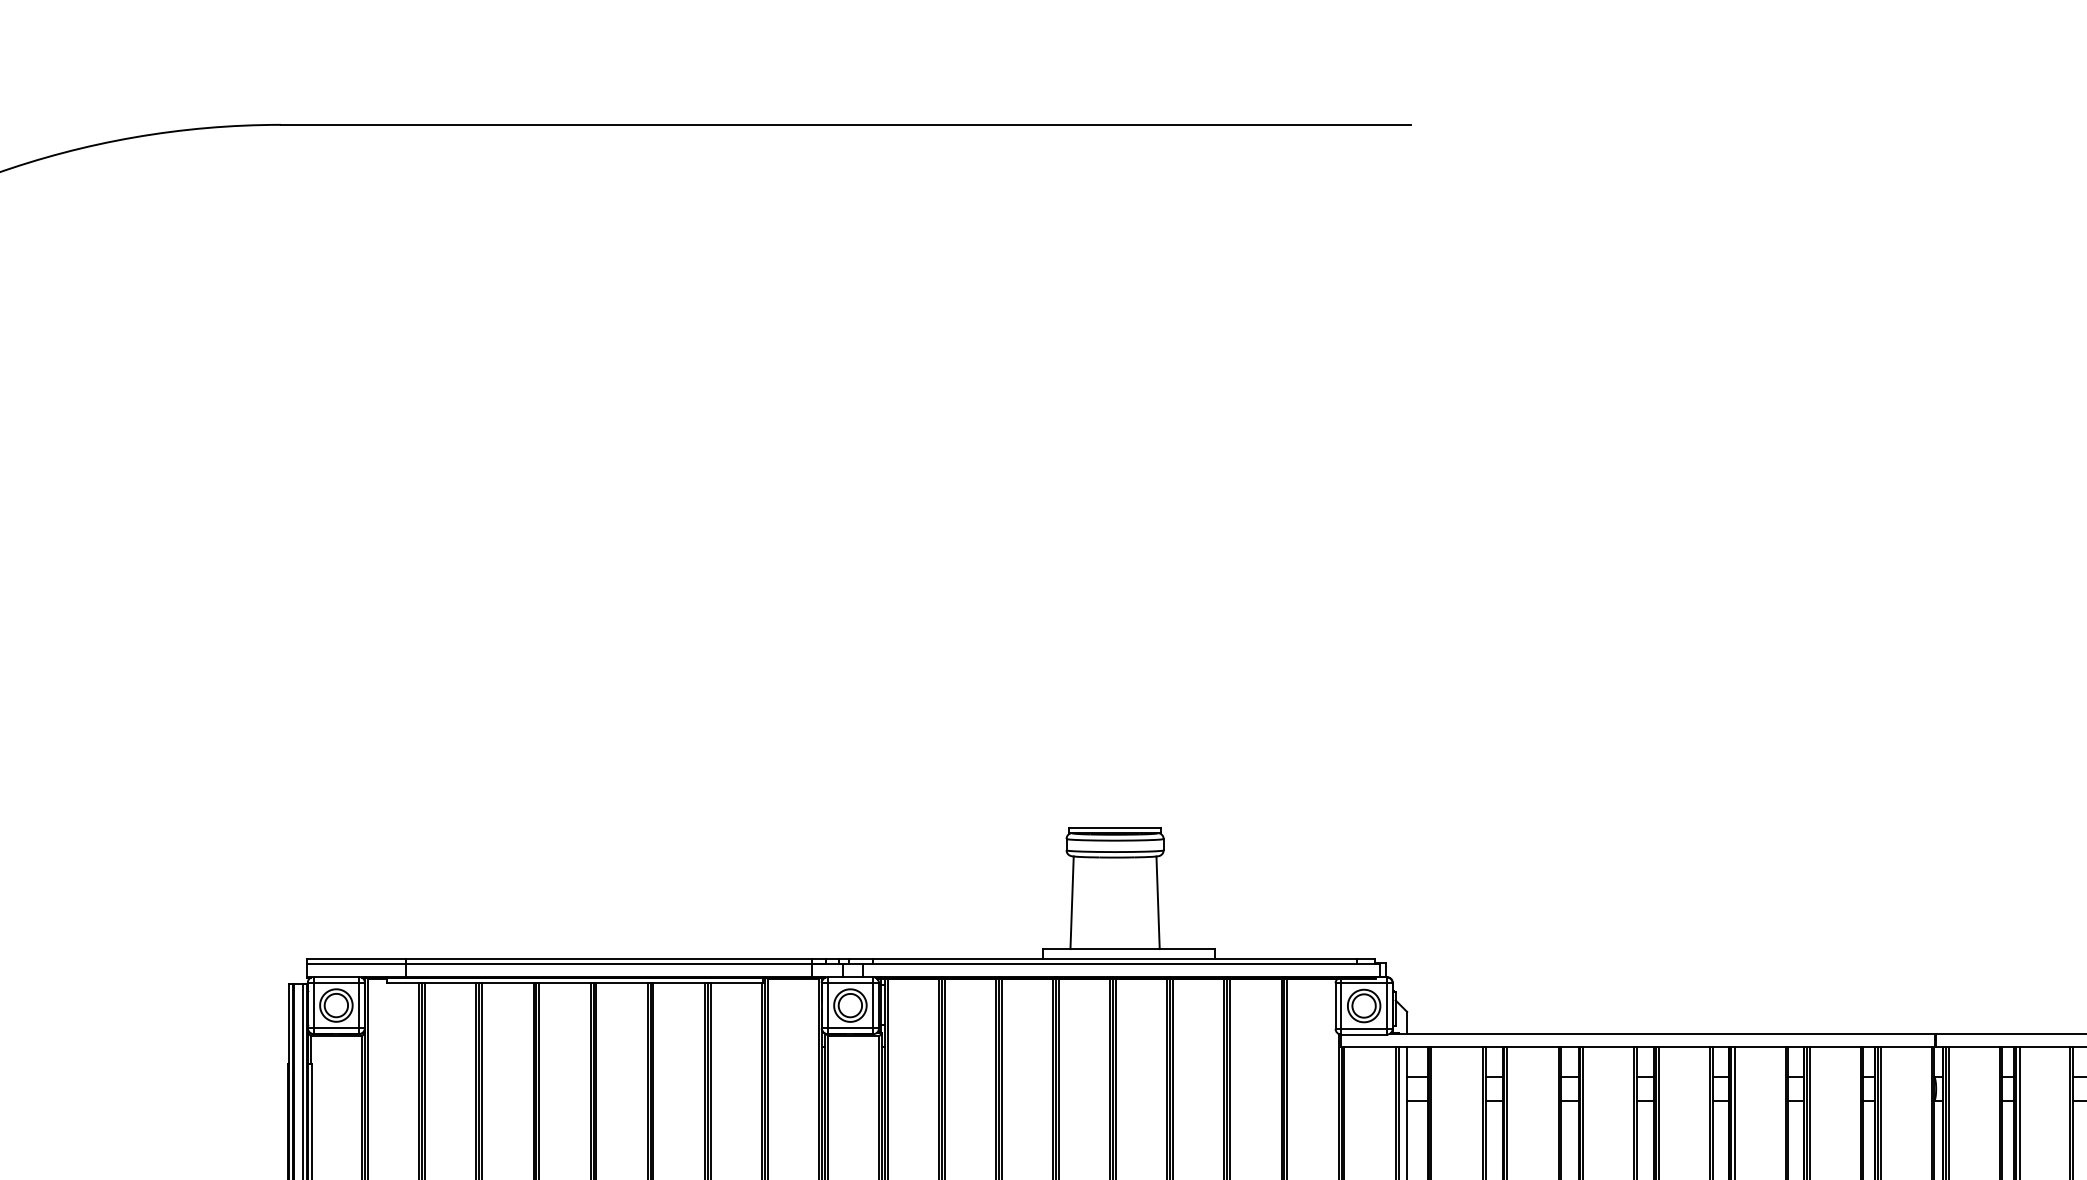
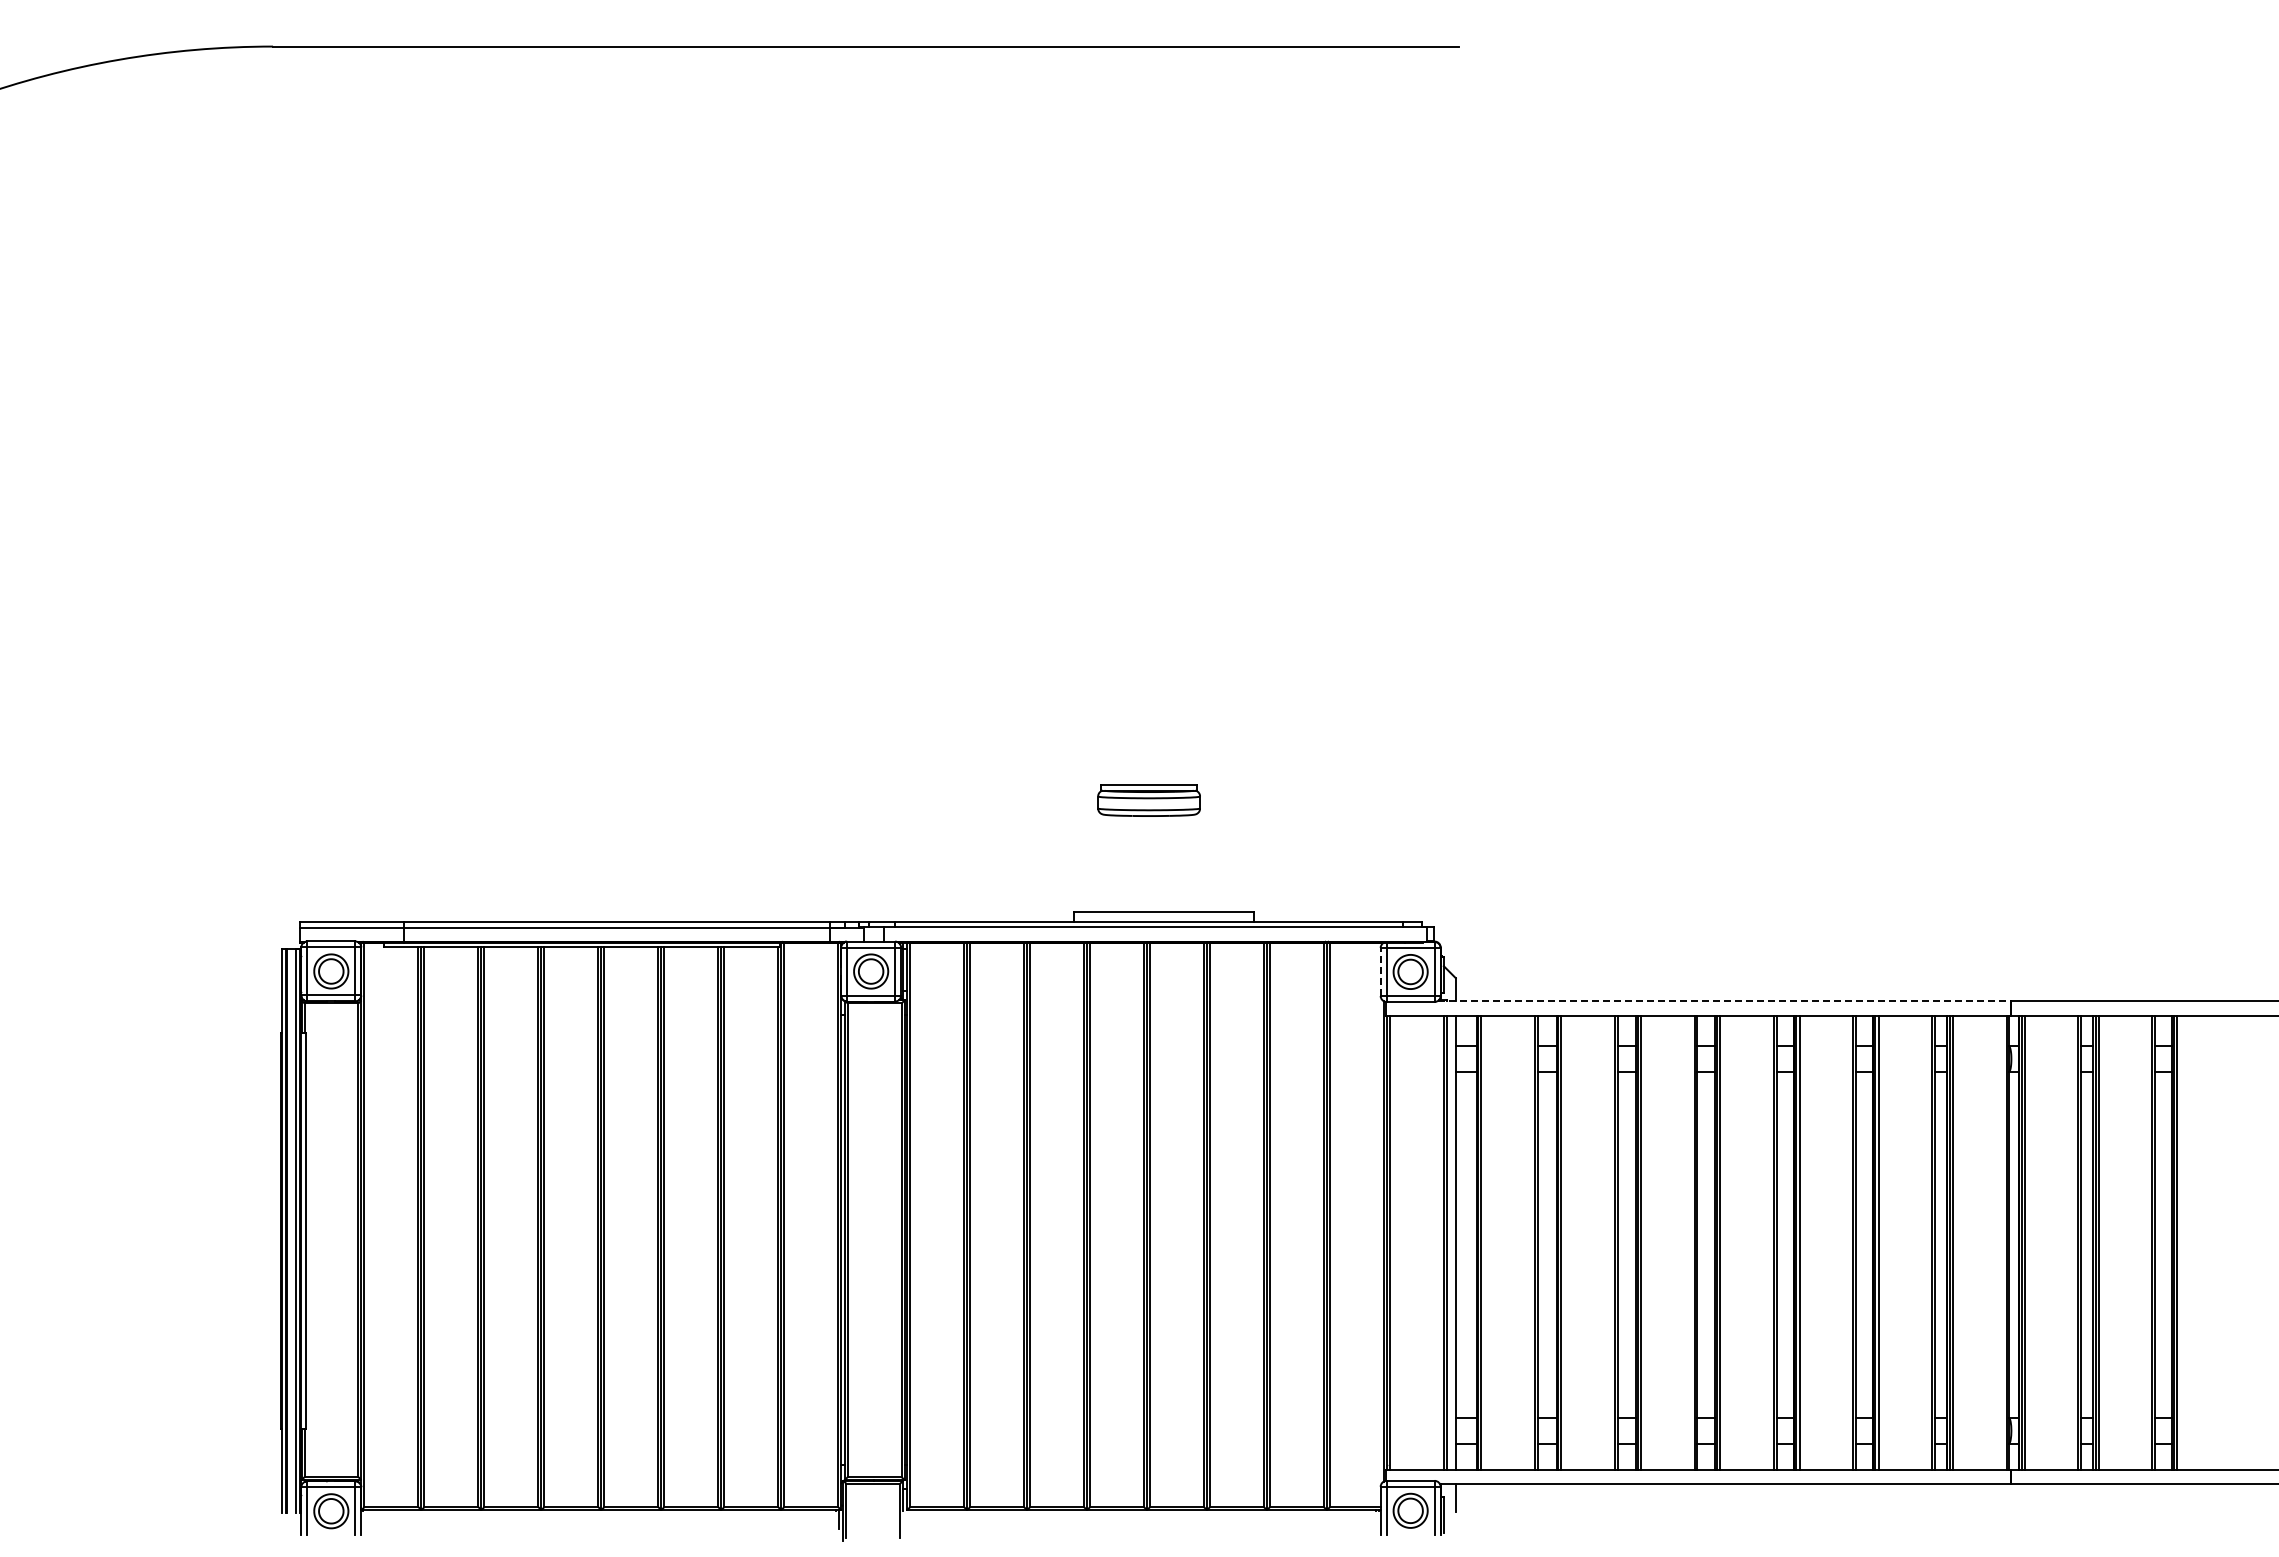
line: (1071, 902) -> (1103, 863), removed
line: (1157, 902) -> (1193, 863), removed
line: (1335, 1005) -> (1380, 971), solid -> dashed
line: (1662, 1034) -> (1724, 1001), solid -> dashed

